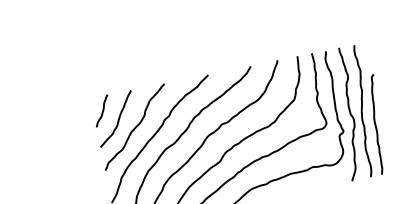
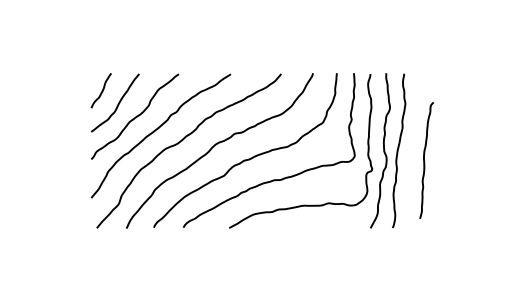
curve: (376, 125) -> (425, 161), moved

